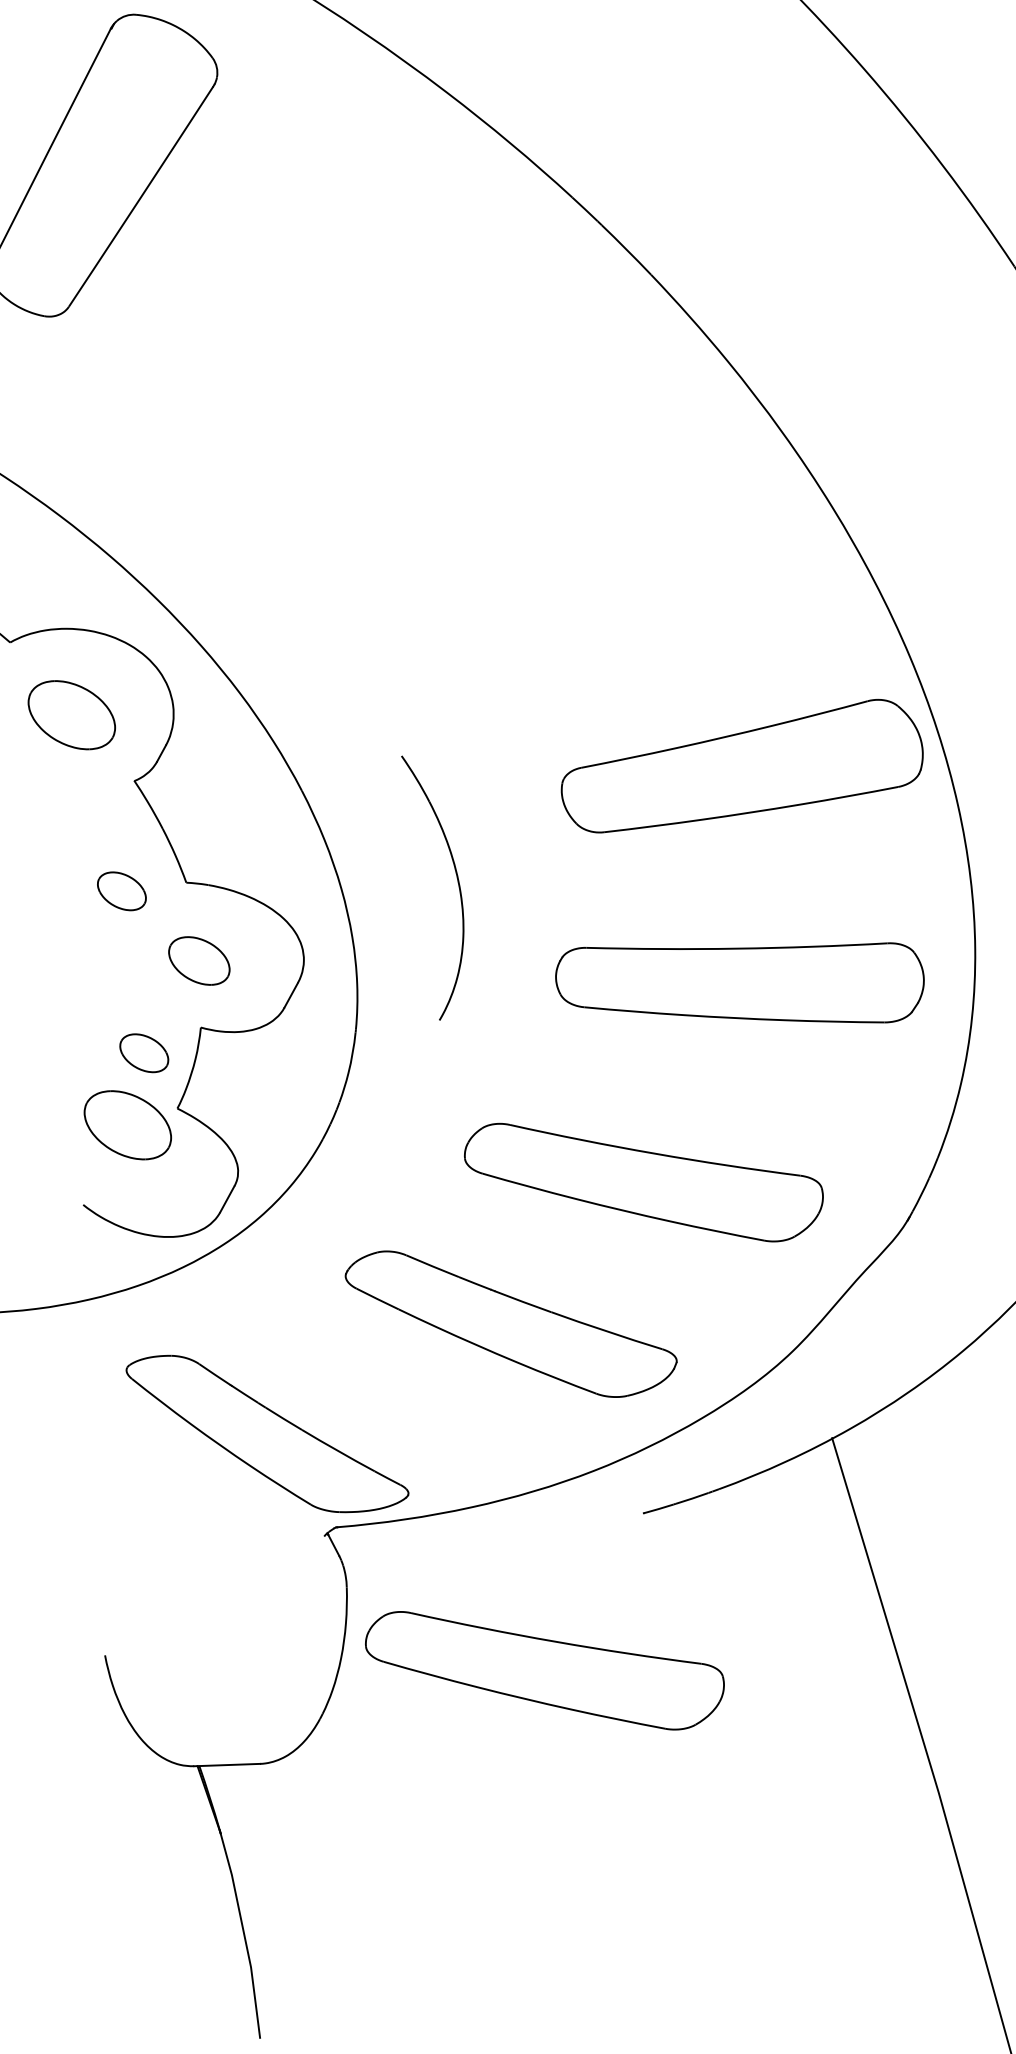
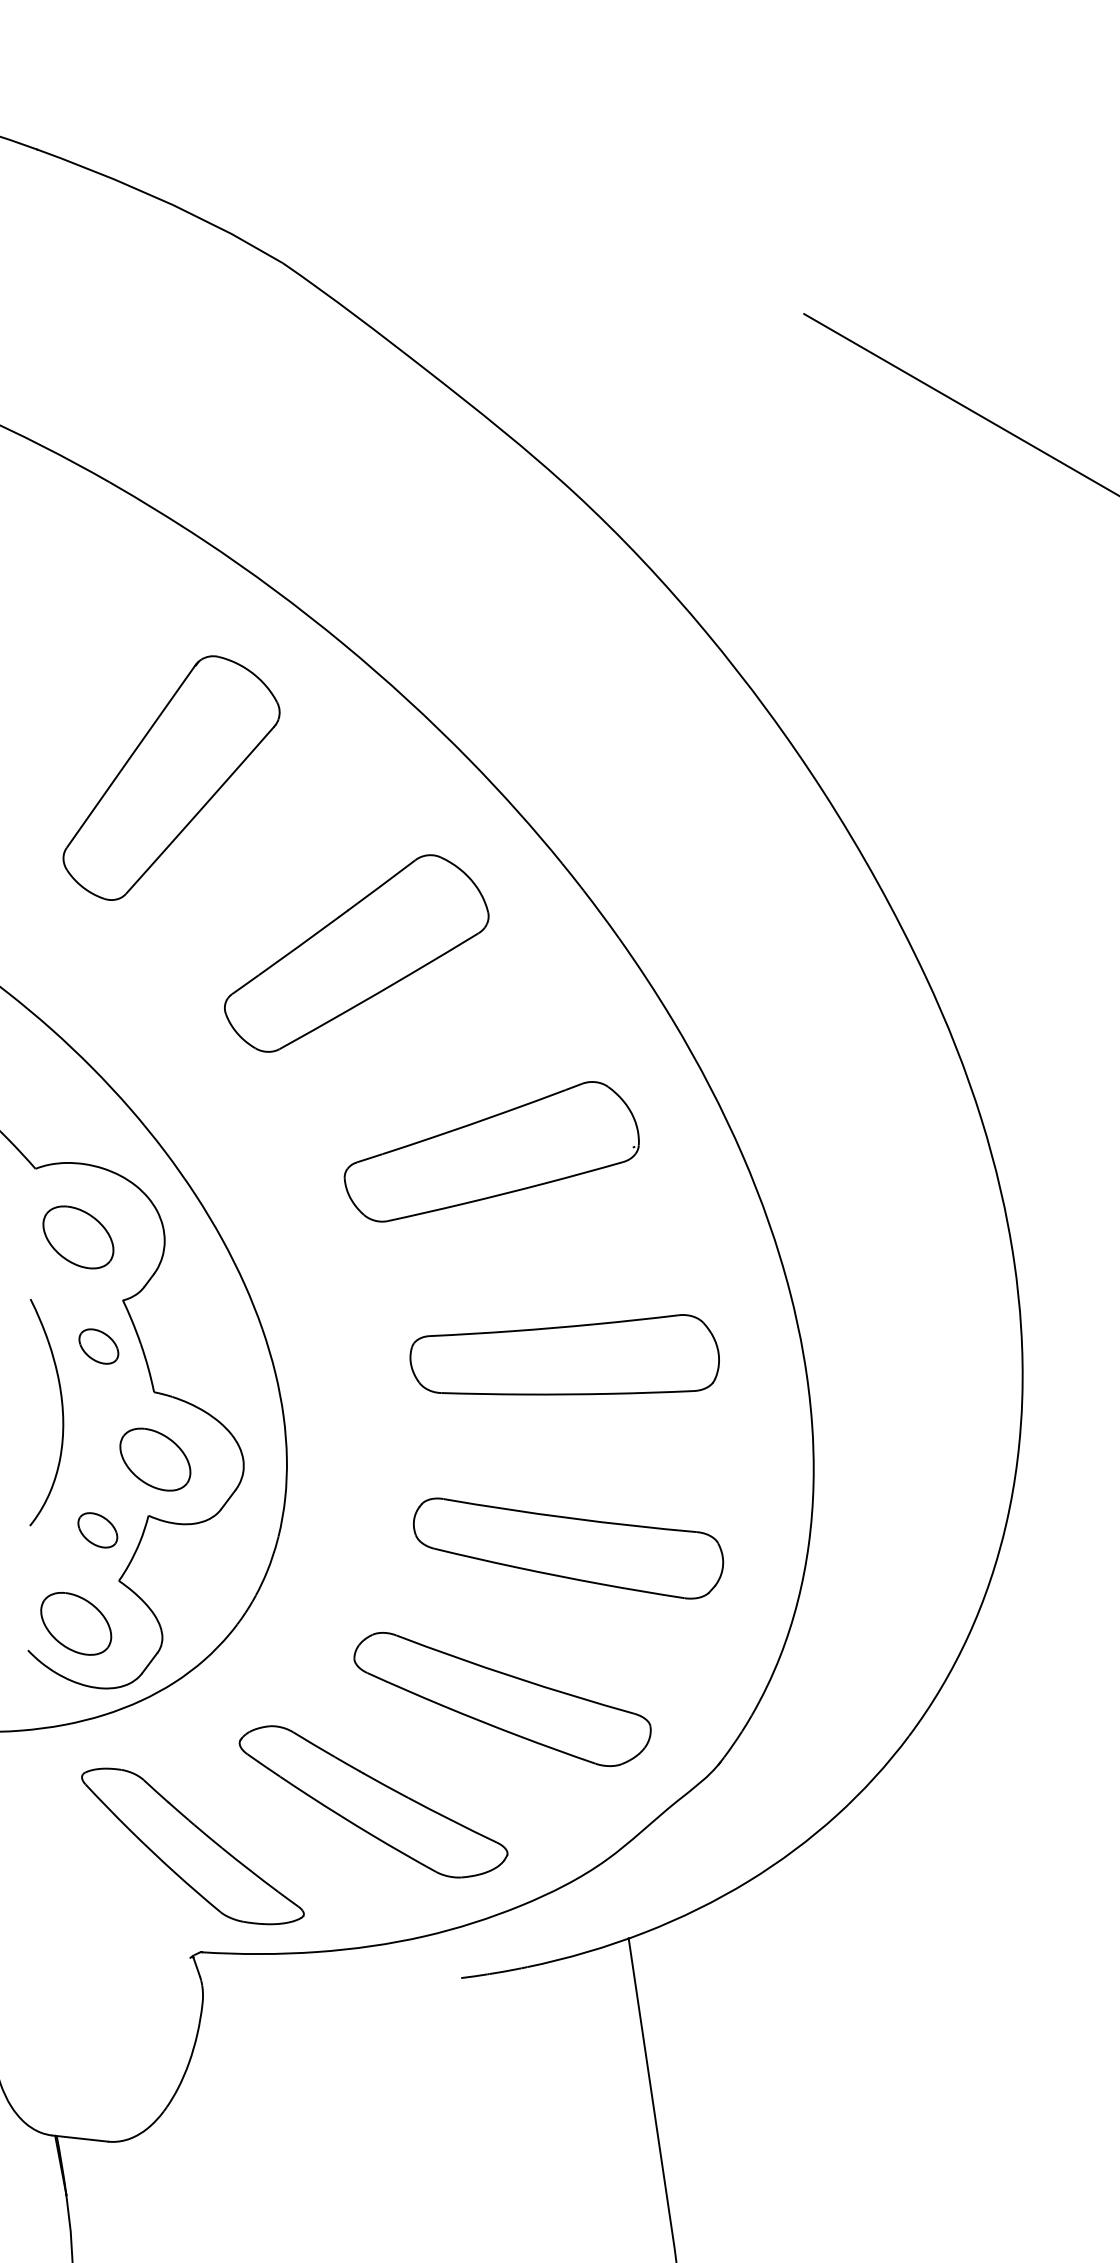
part: (347, 337) -> (356, 953), added
part: (538, 544) -> (491, 1151), added
part: (741, 766) -> (564, 1354), moved
part: (456, 880) -> (61, 1410), moved
part: (121, 891) -> (98, 1346), moved
part: (199, 960) -> (155, 1459), size x1.43
part: (740, 984) -> (568, 1548), moved
part: (128, 1124) -> (76, 1623), moved
part: (267, 1433) -> (192, 1846), moved
part: (545, 1669) -> (359, 2097), removed

